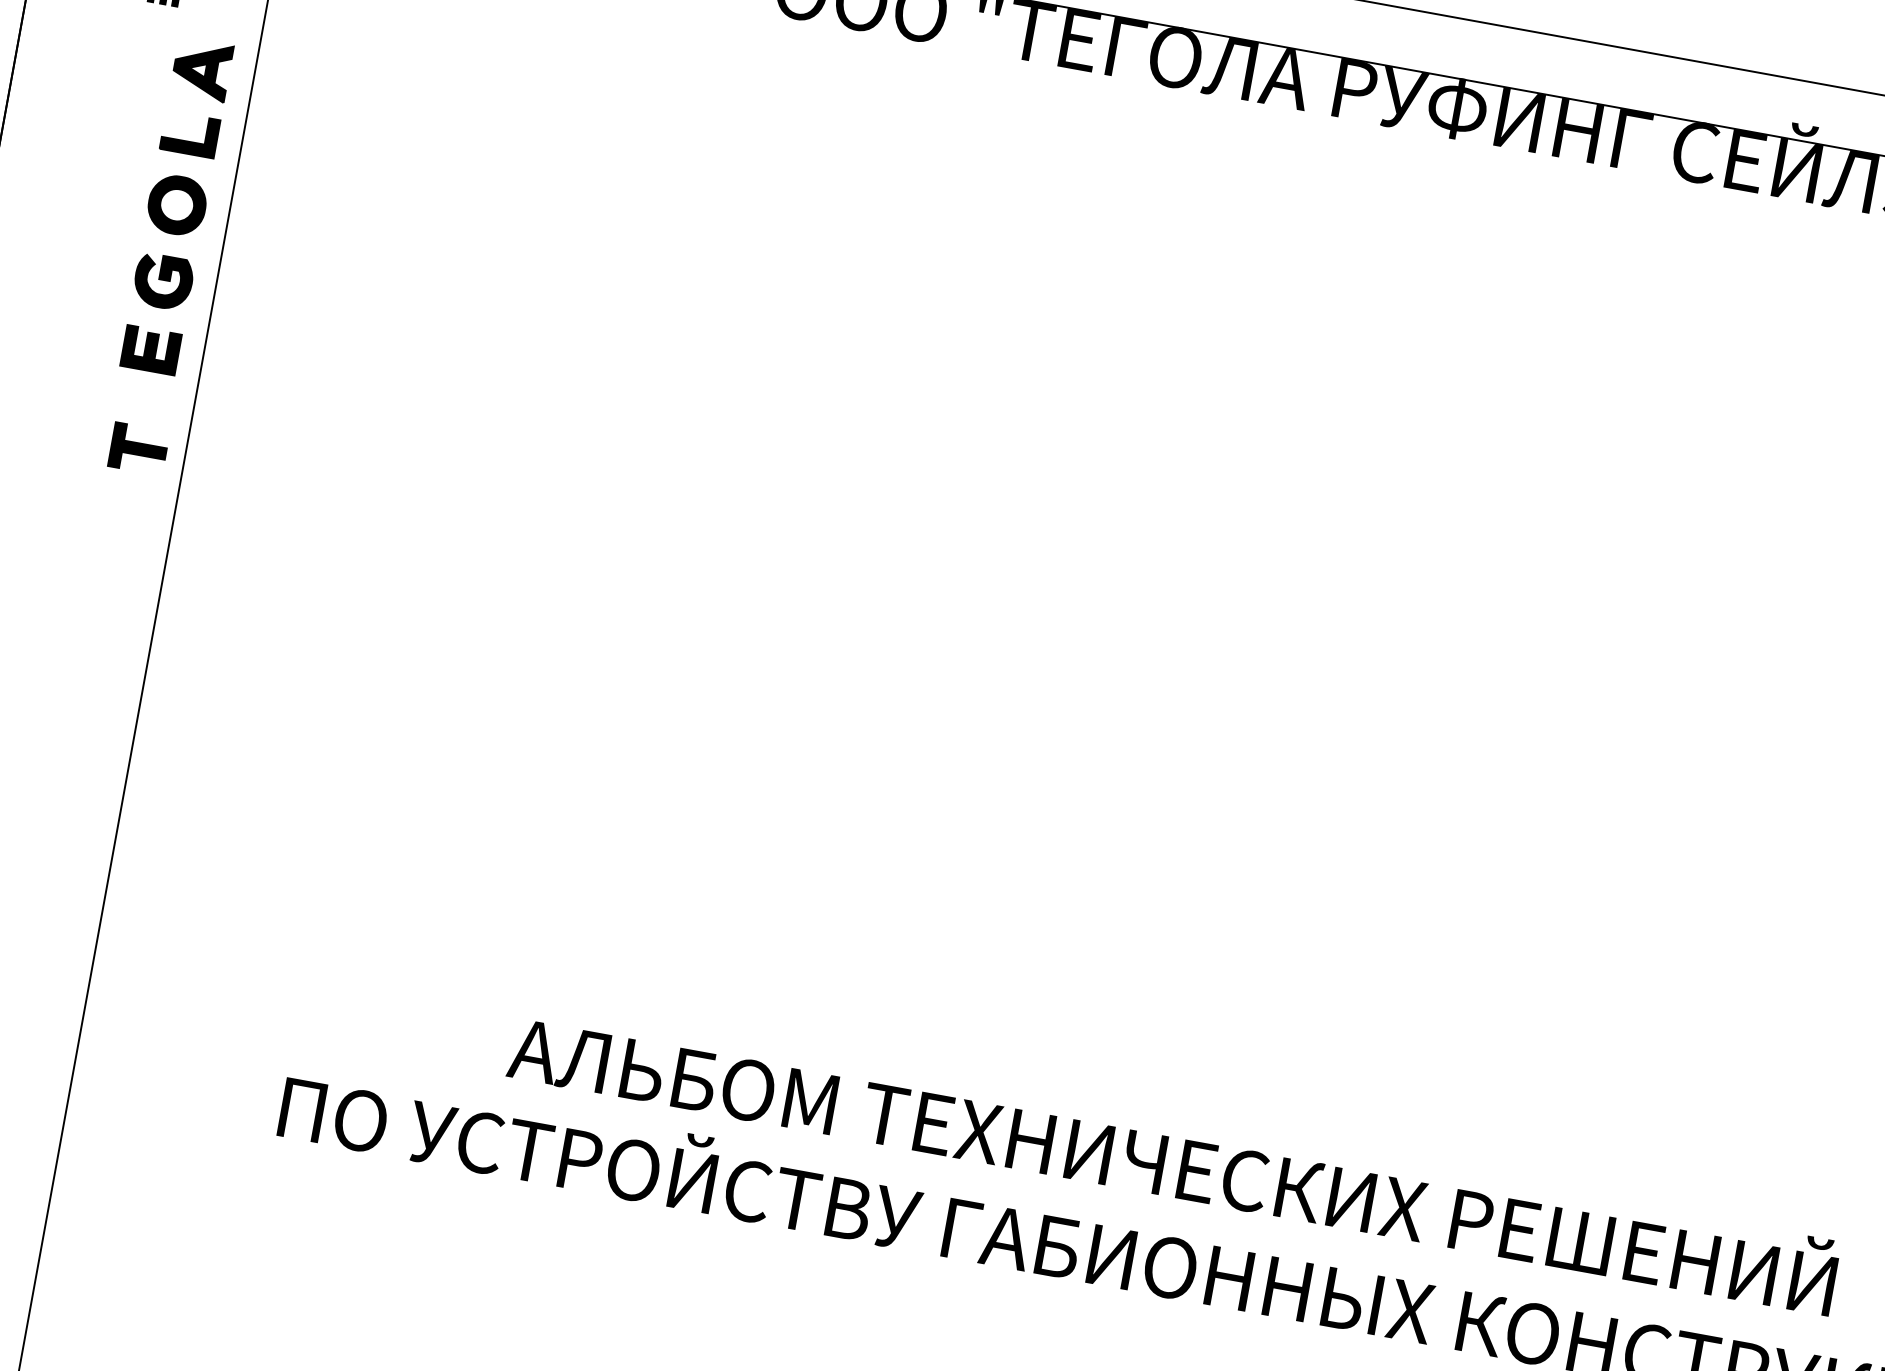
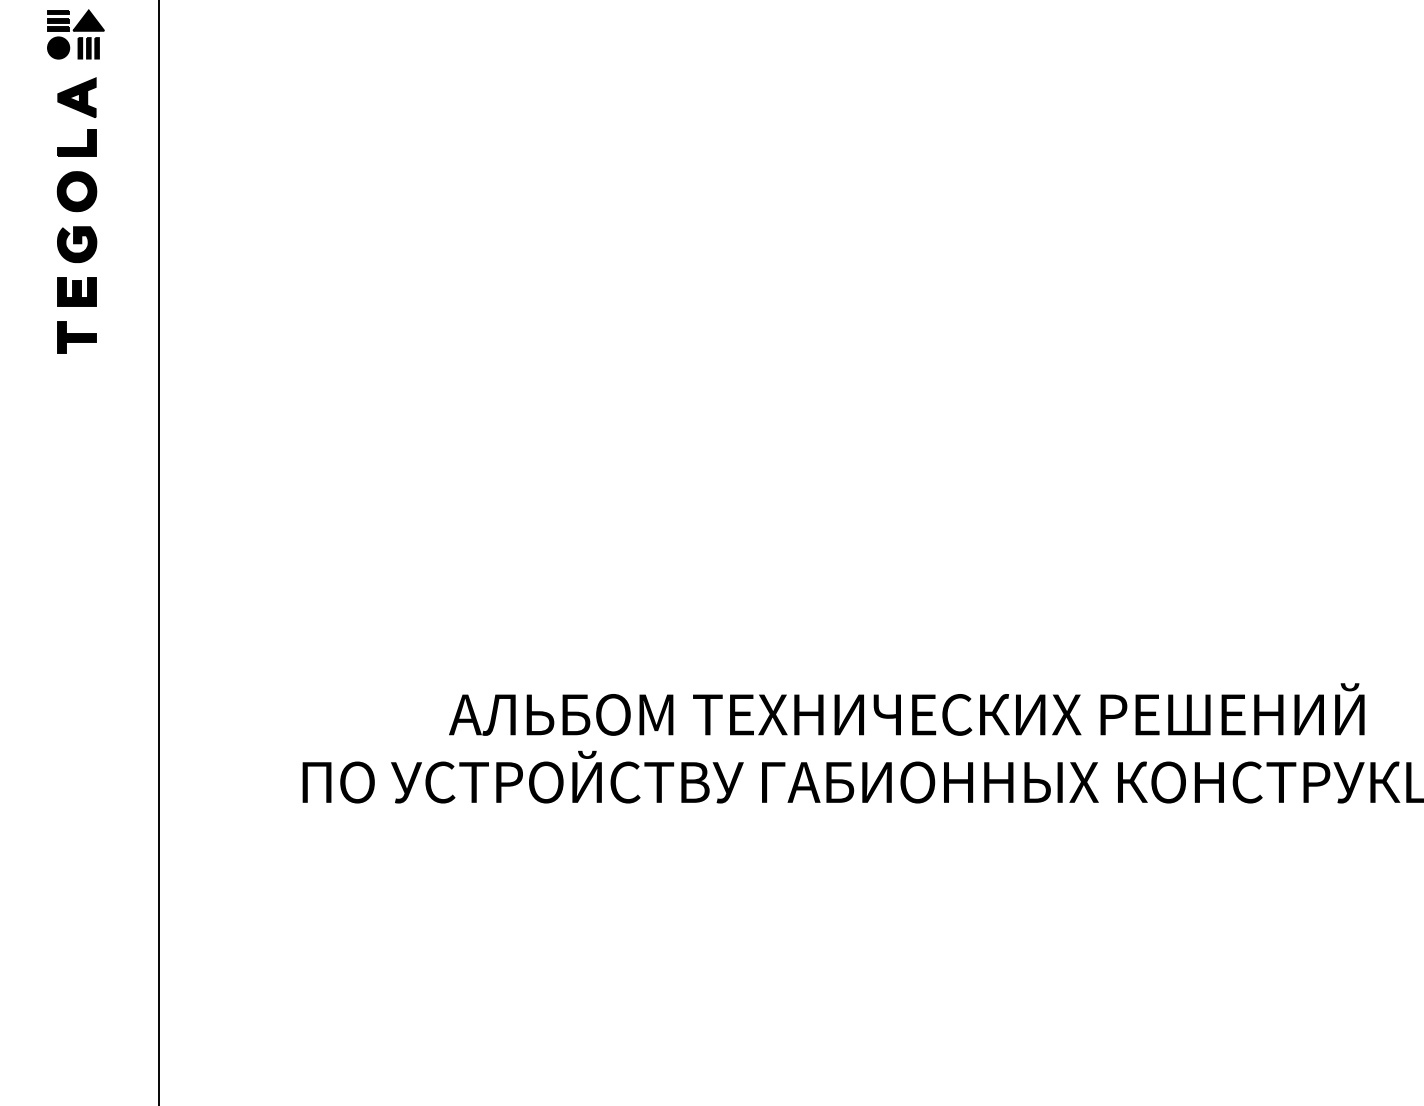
part: (176, 204) -> (76, 191), moved
part: (138, 448) -> (76, 337), moved

